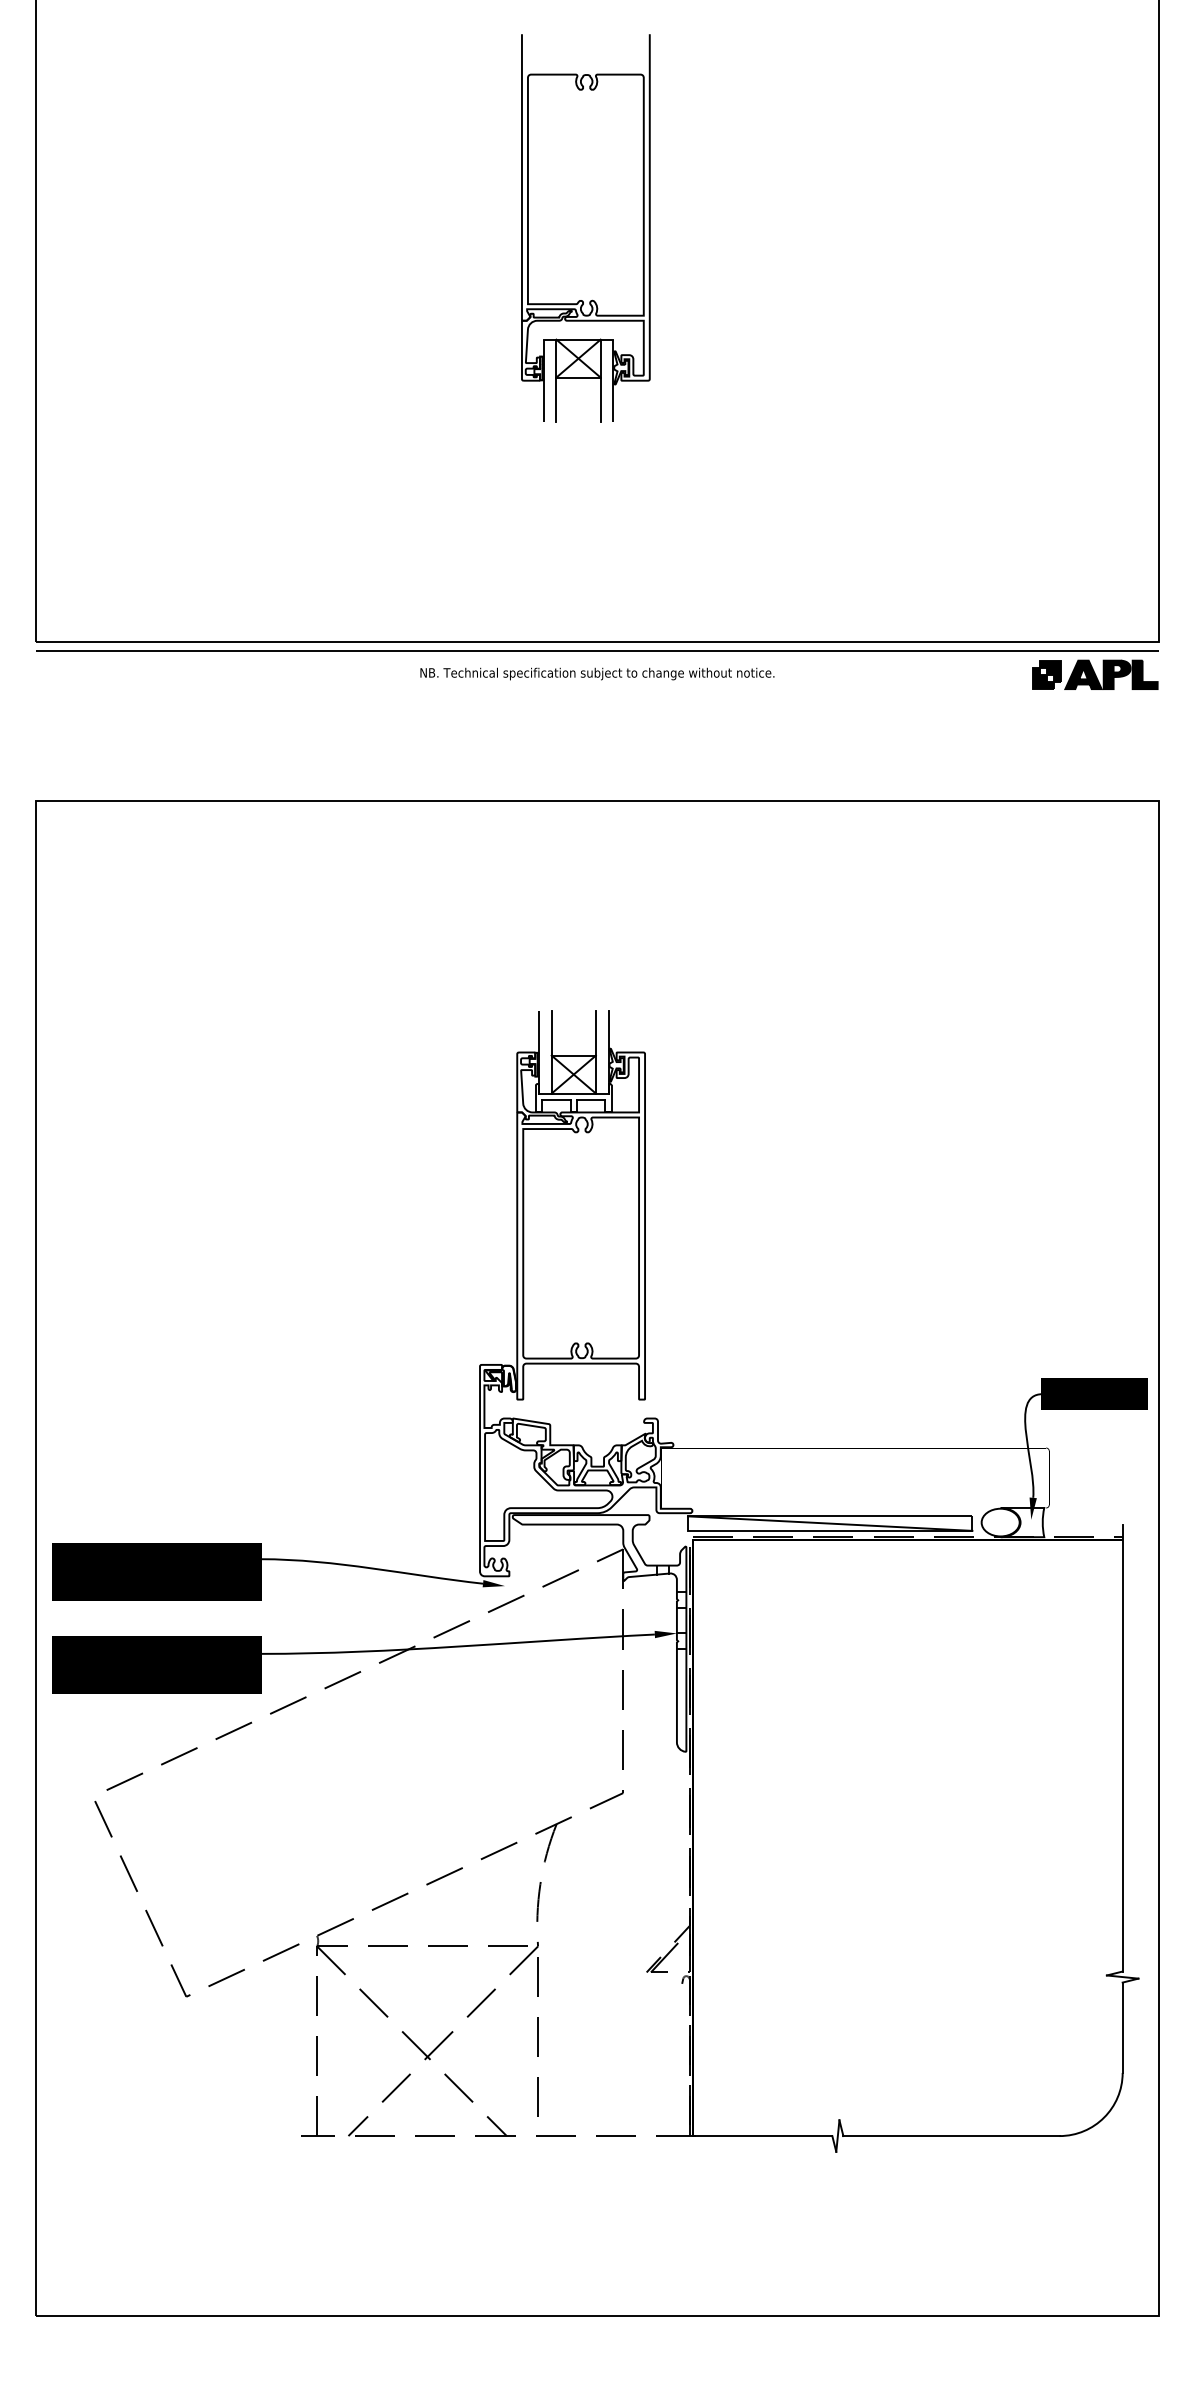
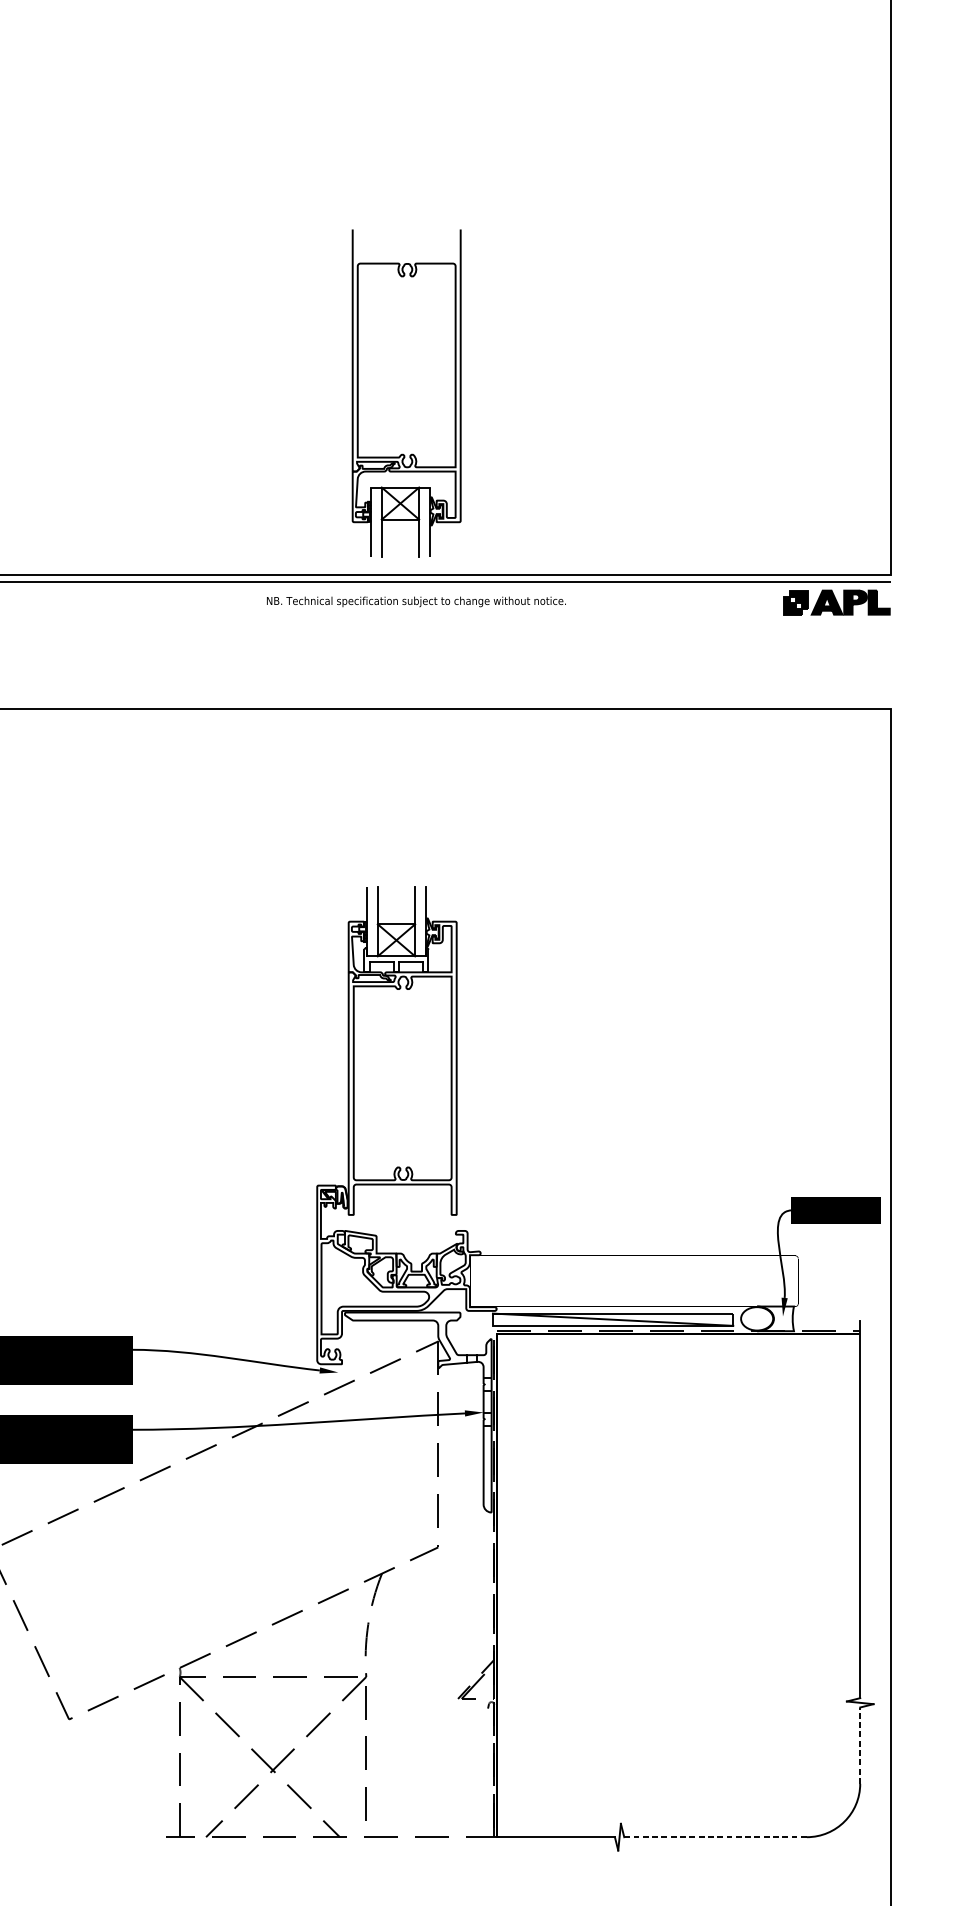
part: (585, 228) -> (406, 393), moved
line: (1122, 2027) -> (860, 1745), solid -> dashed
line: (951, 2136) -> (715, 1837), solid -> dashed

